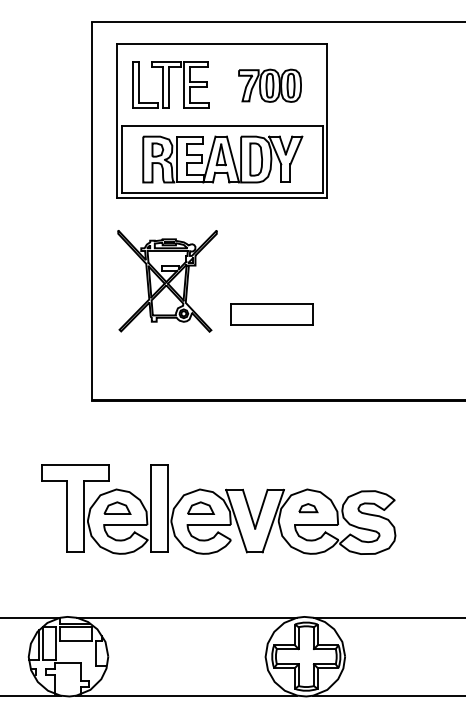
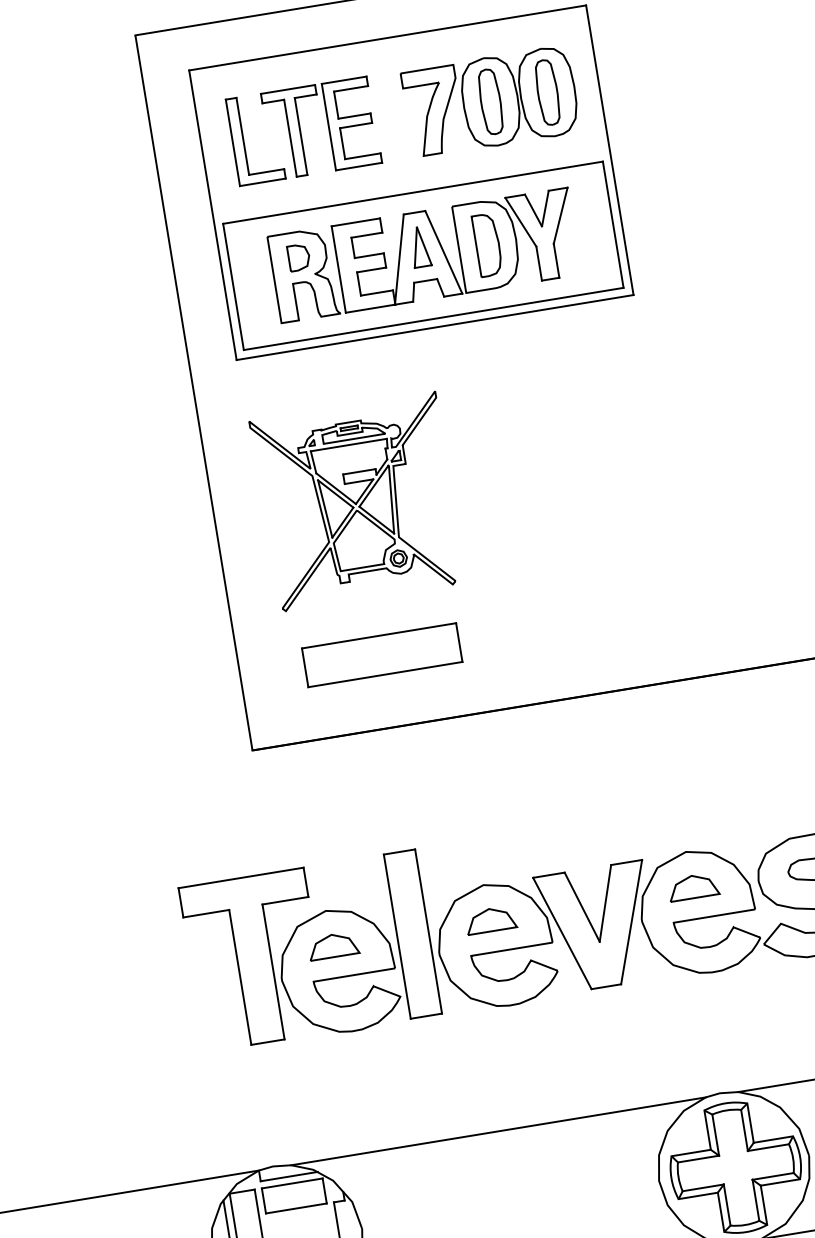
part: (269, 85) -> (489, 101), size x1.43
part: (271, 314) -> (381, 655), moved
part: (308, 507) -> (693, 885), size x1.43

